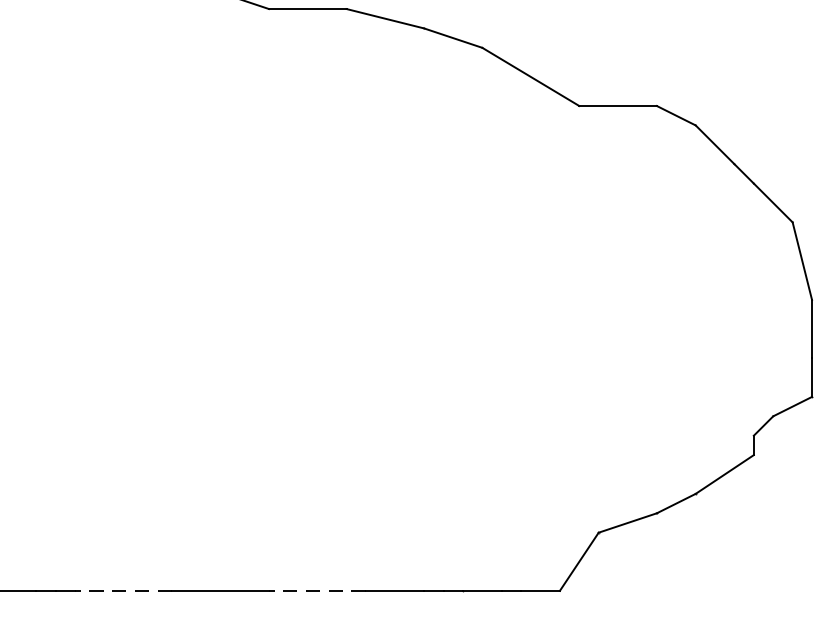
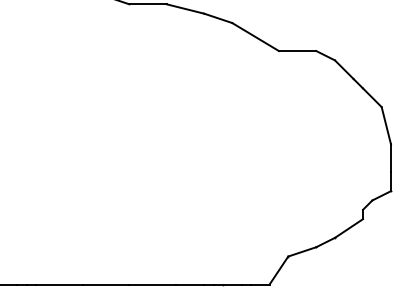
line: (121, 590) -> (58, 284), dashed -> solid
line: (316, 590) -> (152, 284), dashed -> solid

